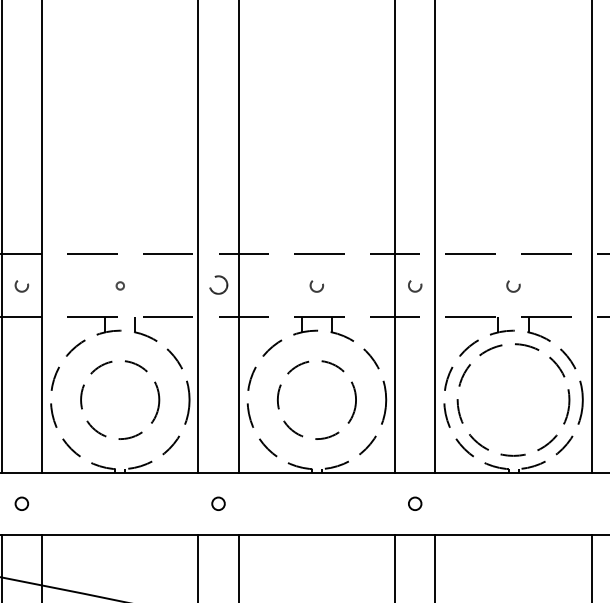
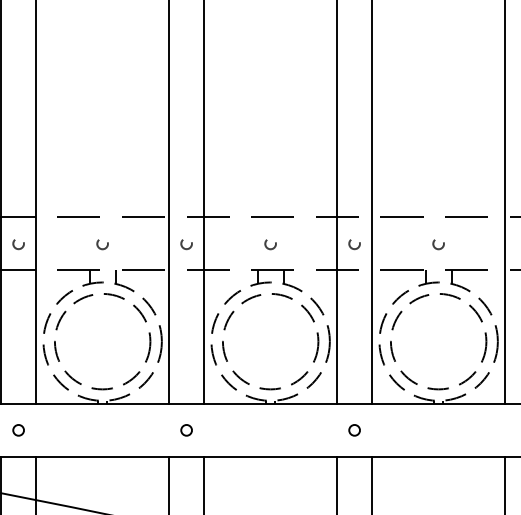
circle: (120, 286) -> (102, 244), size x1.67
circle: (218, 286) -> (186, 244), size x0.71
circle: (119, 399) -> (102, 341), size x1.43
circle: (316, 399) -> (270, 341), size x1.43

